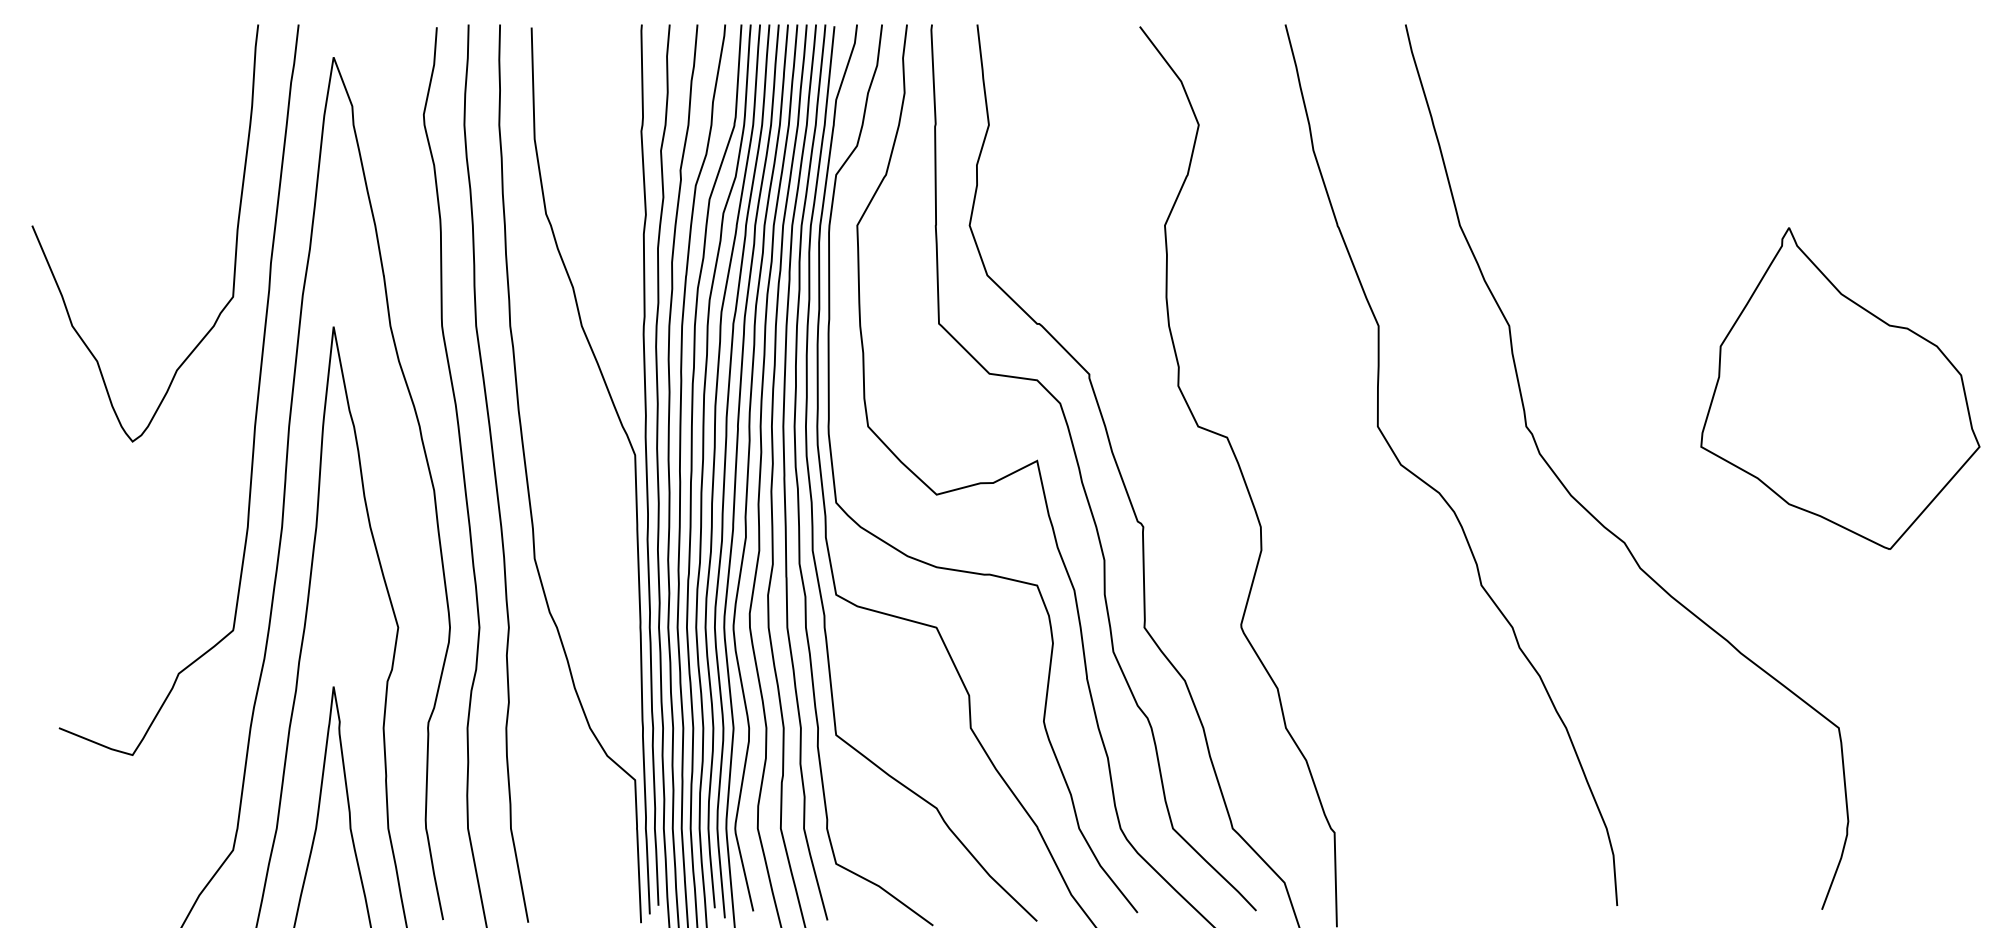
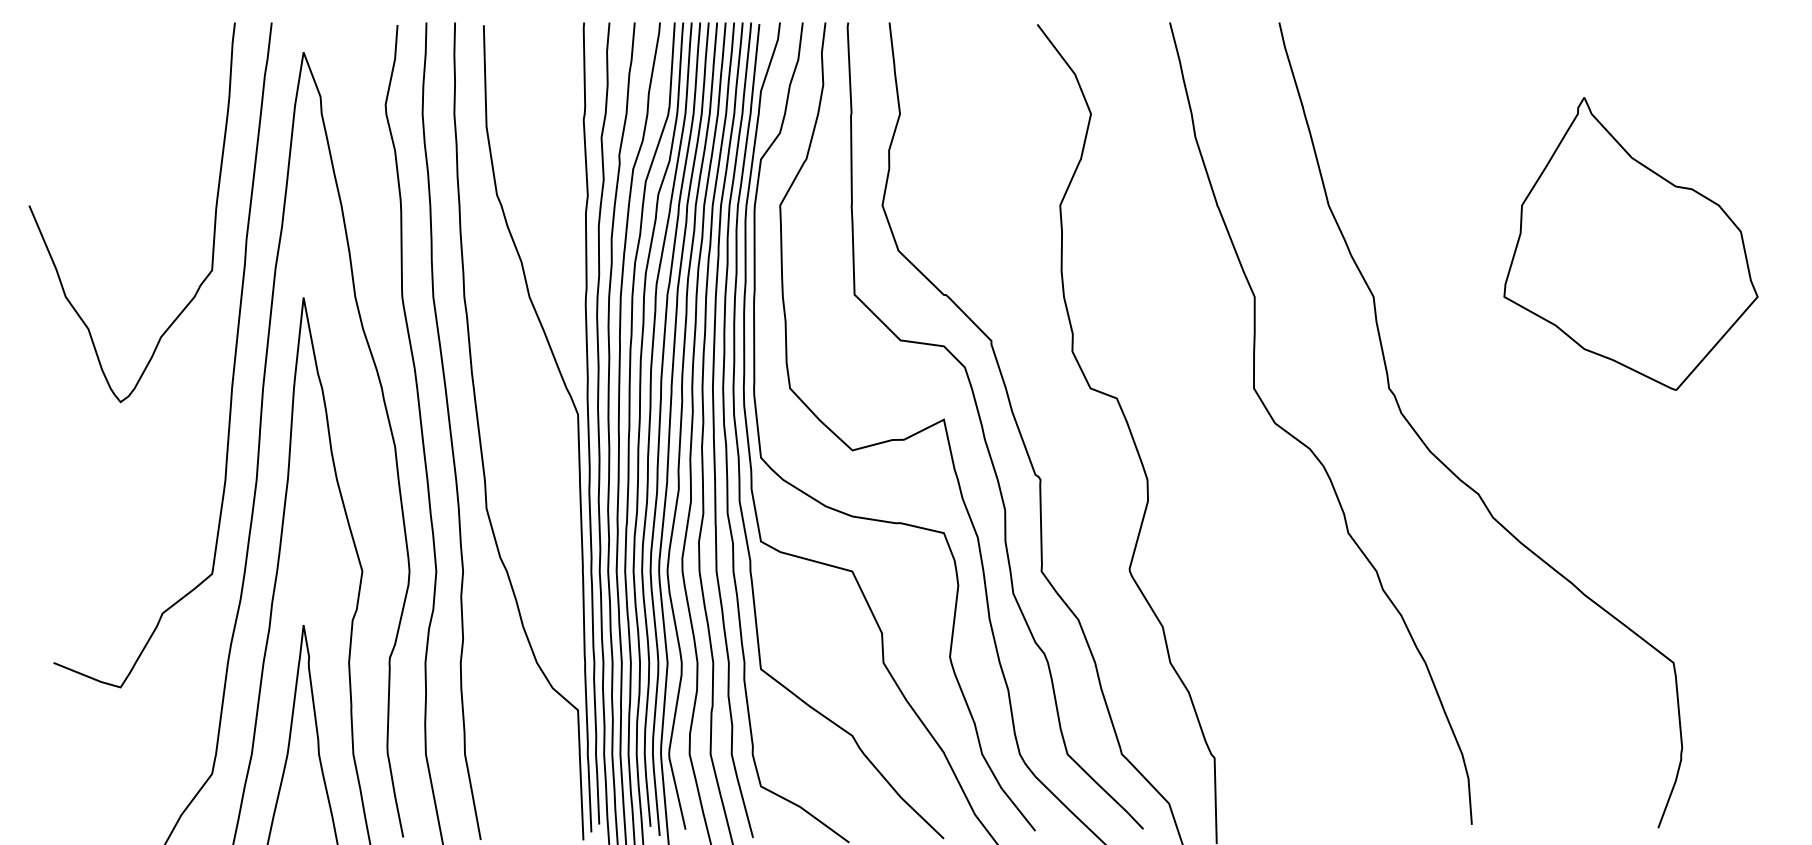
part: (1839, 388) -> (1630, 243), moved

